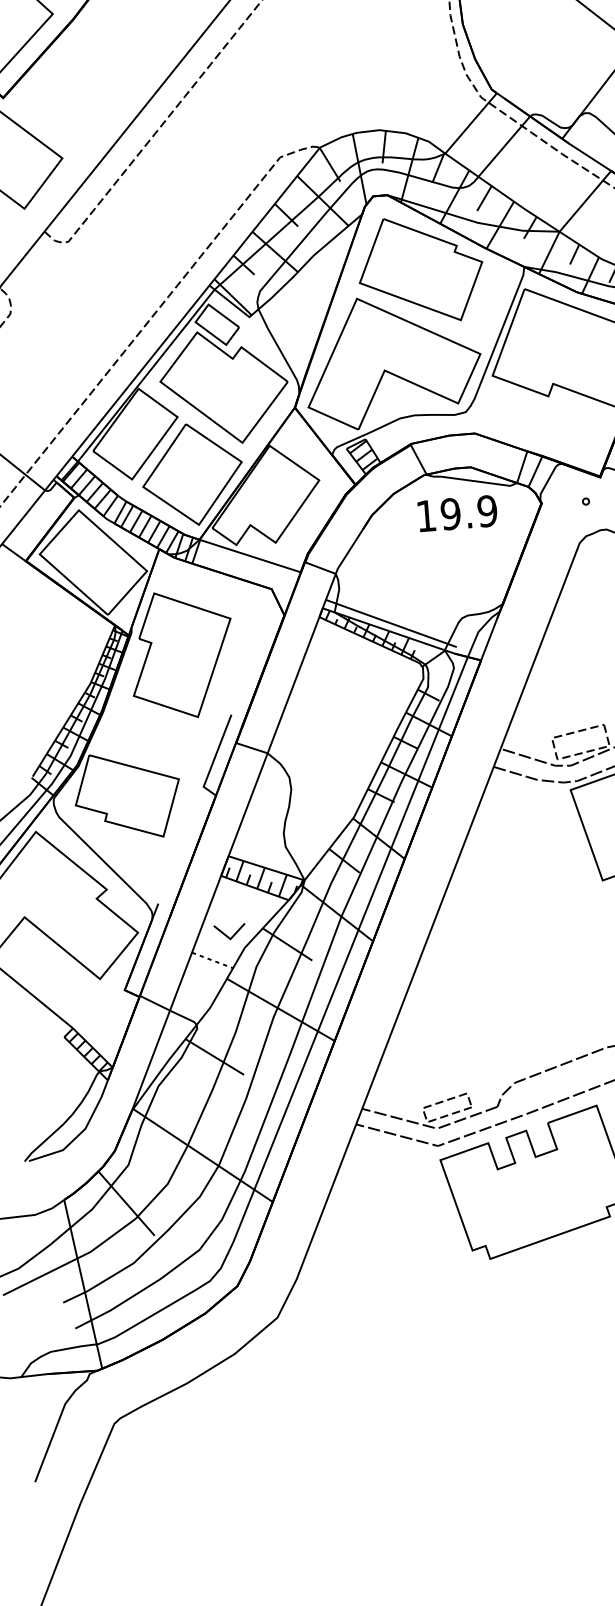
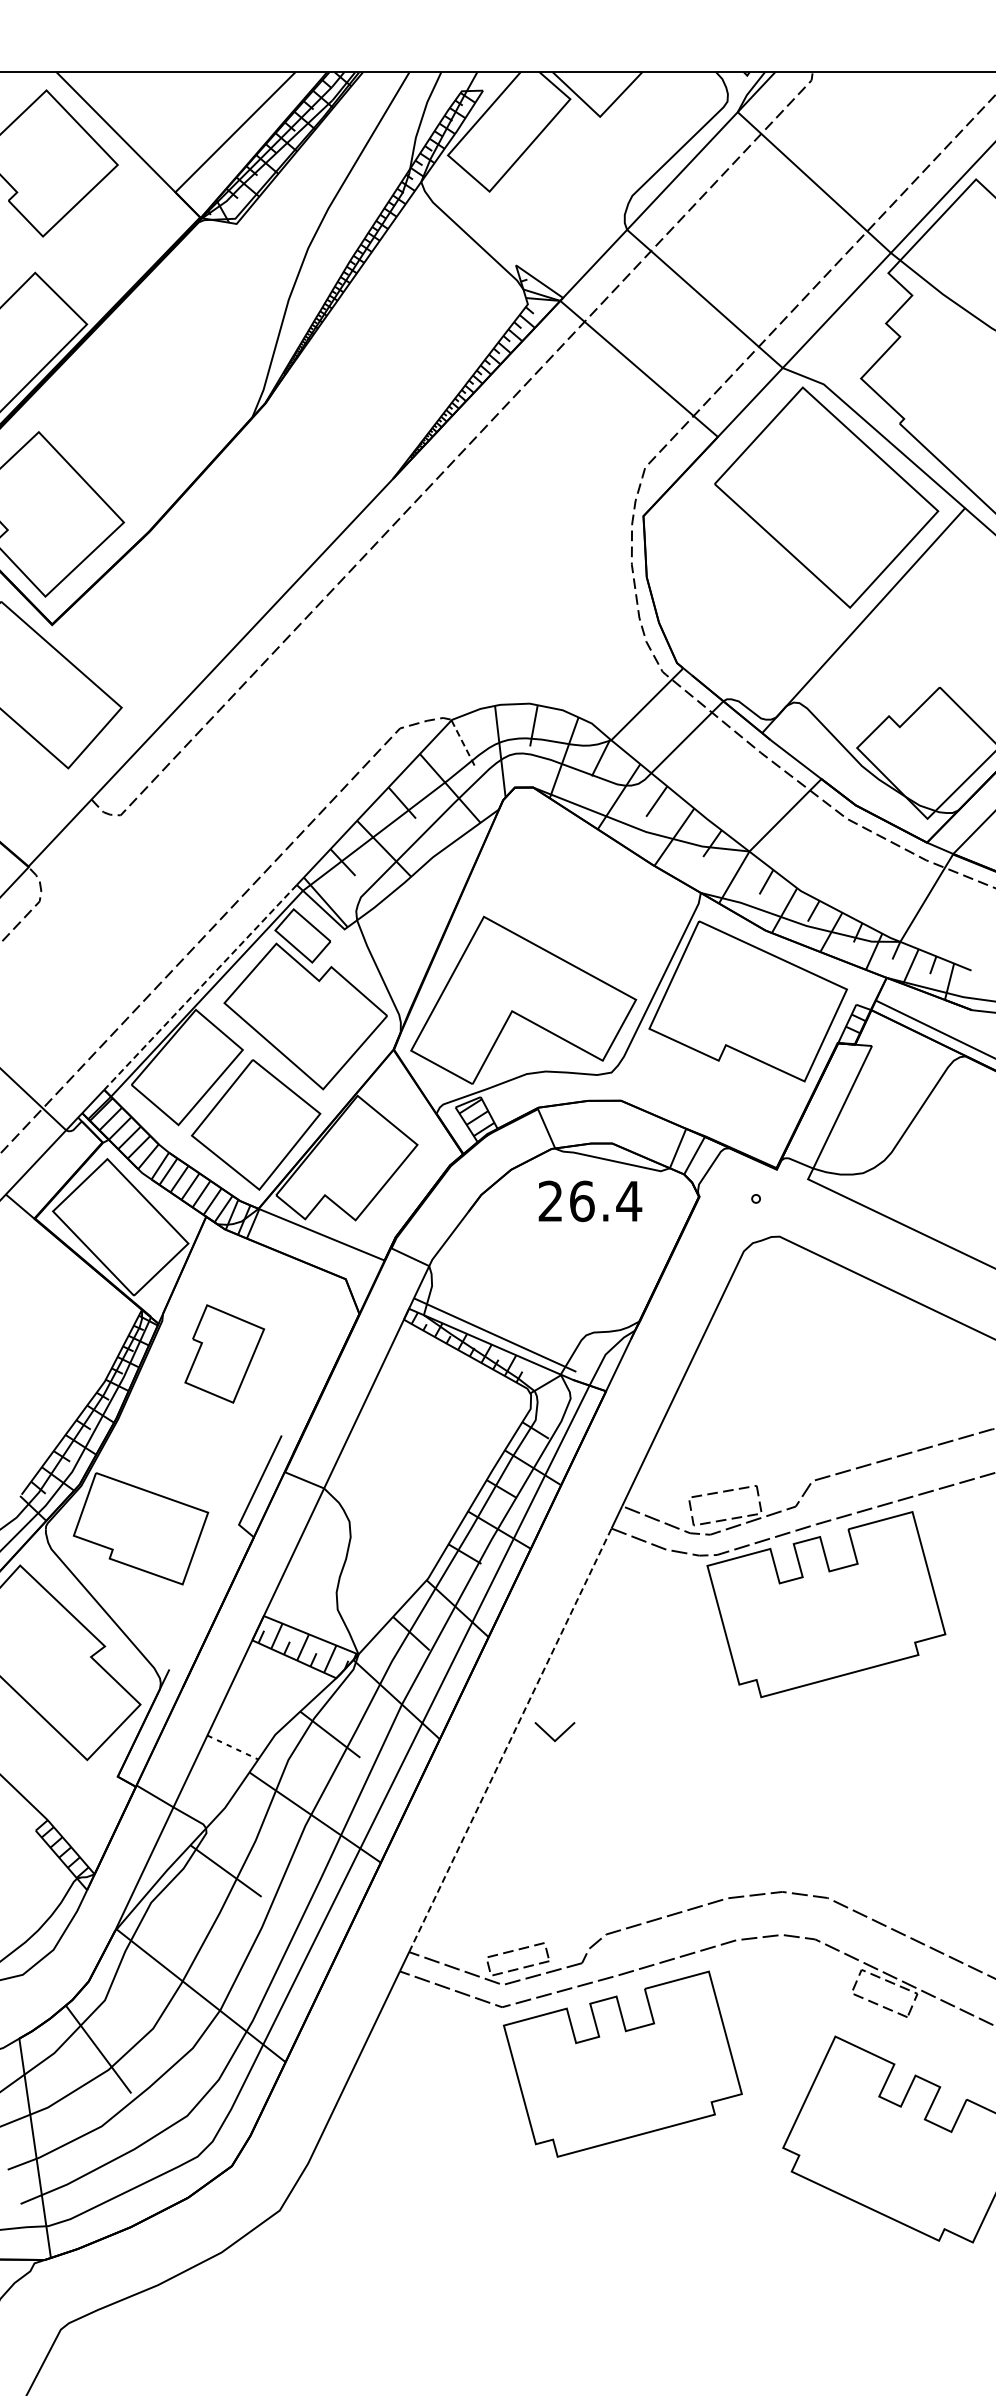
line: (330, 165) -> (463, 743), solid -> dashed
part: (420, 269) -> (568, 885), removed
line: (140, 371) -> (200, 987), solid -> dashed
text: (457, 513) -> (590, 1201), 19.9 -> 26.4
part: (181, 654) -> (224, 1353), size x0.6
part: (229, 931) -> (554, 1731), moved
line: (428, 937) -> (510, 1740), solid -> dashed

